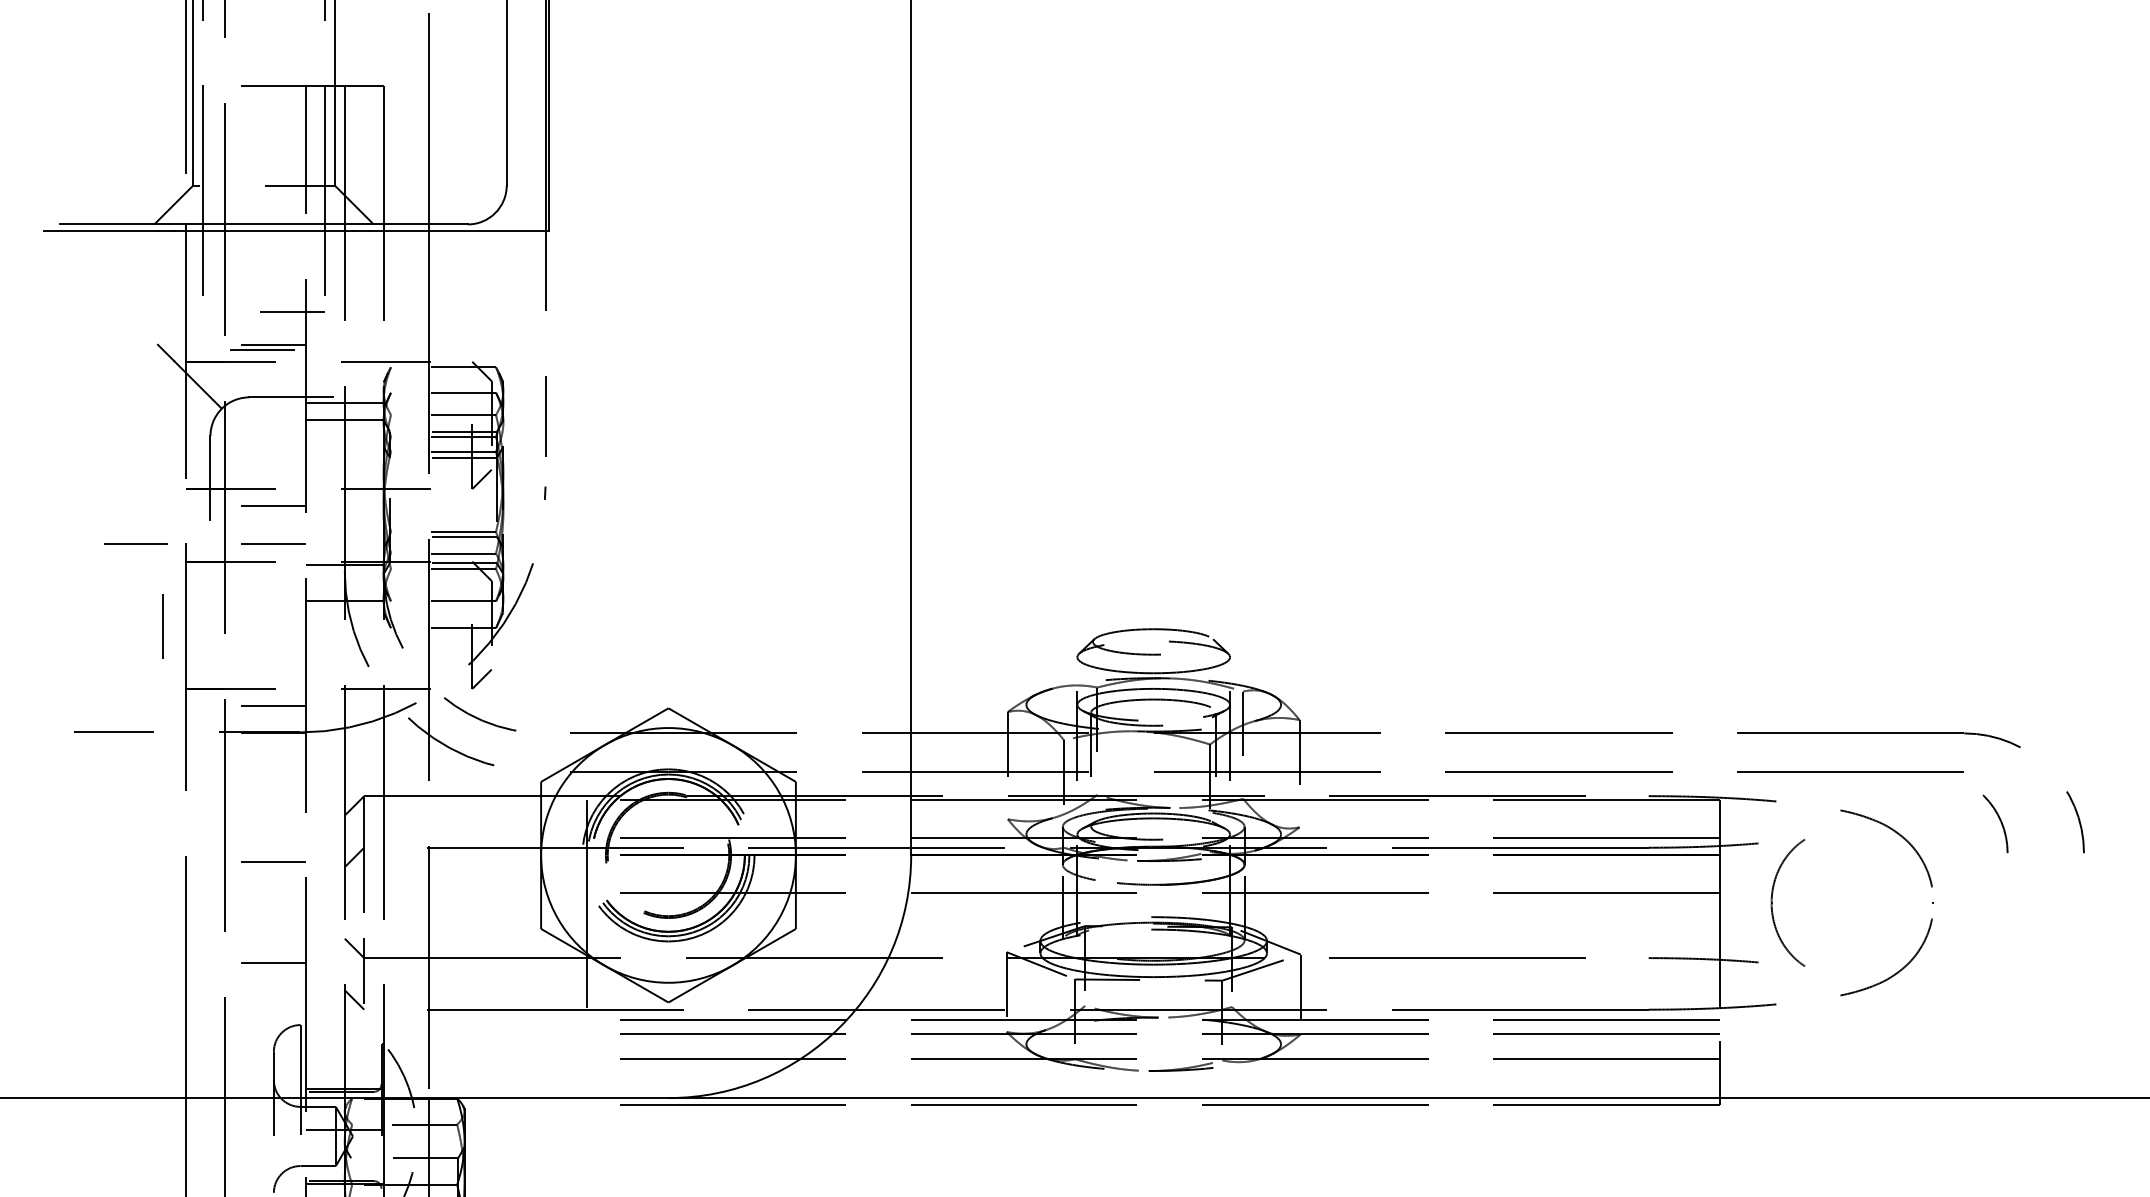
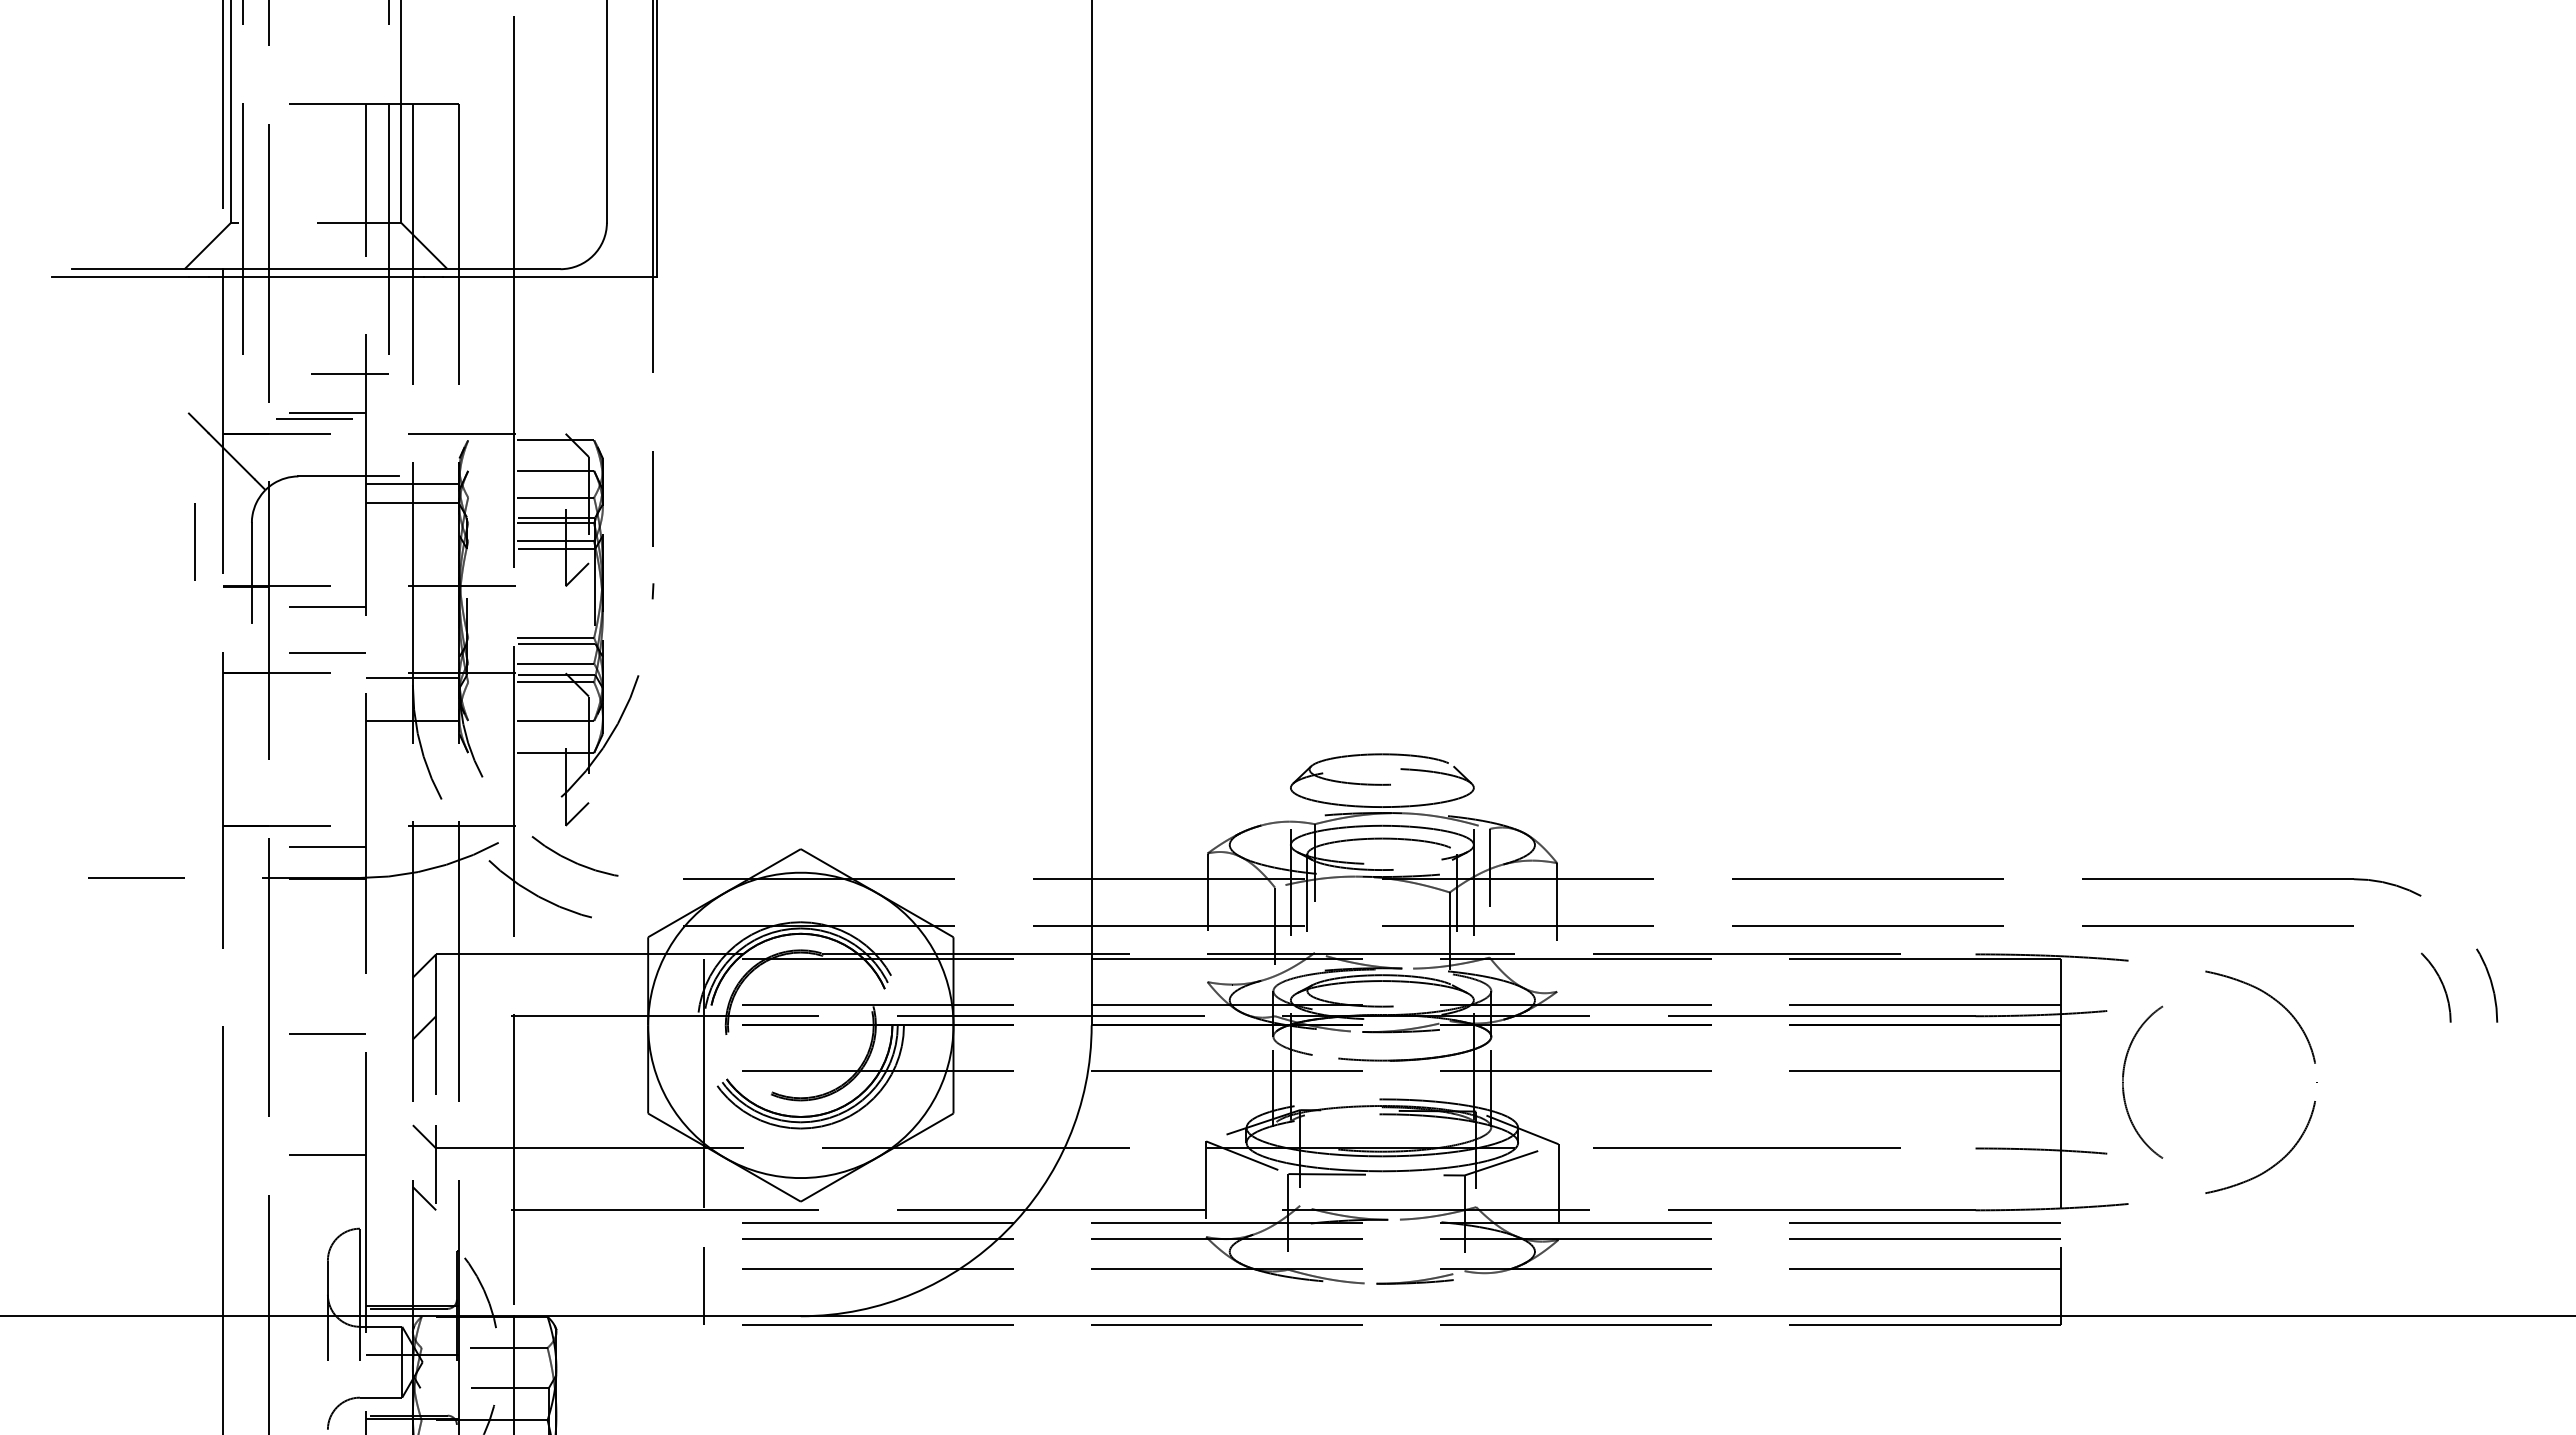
line: (135, 544) -> (162, 652), removed
line: (162, 626) -> (194, 541), moved
arc: (1999, 821) -> (2441, 984), moved
line: (587, 1069) -> (703, 1281), added

